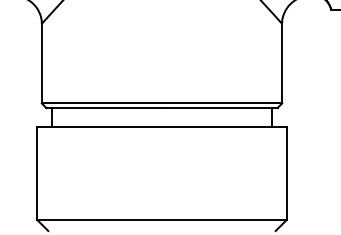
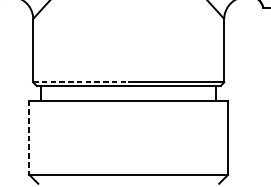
line: (102, 103) -> (81, 82), solid -> dashed
line: (37, 173) -> (29, 138), solid -> dashed

